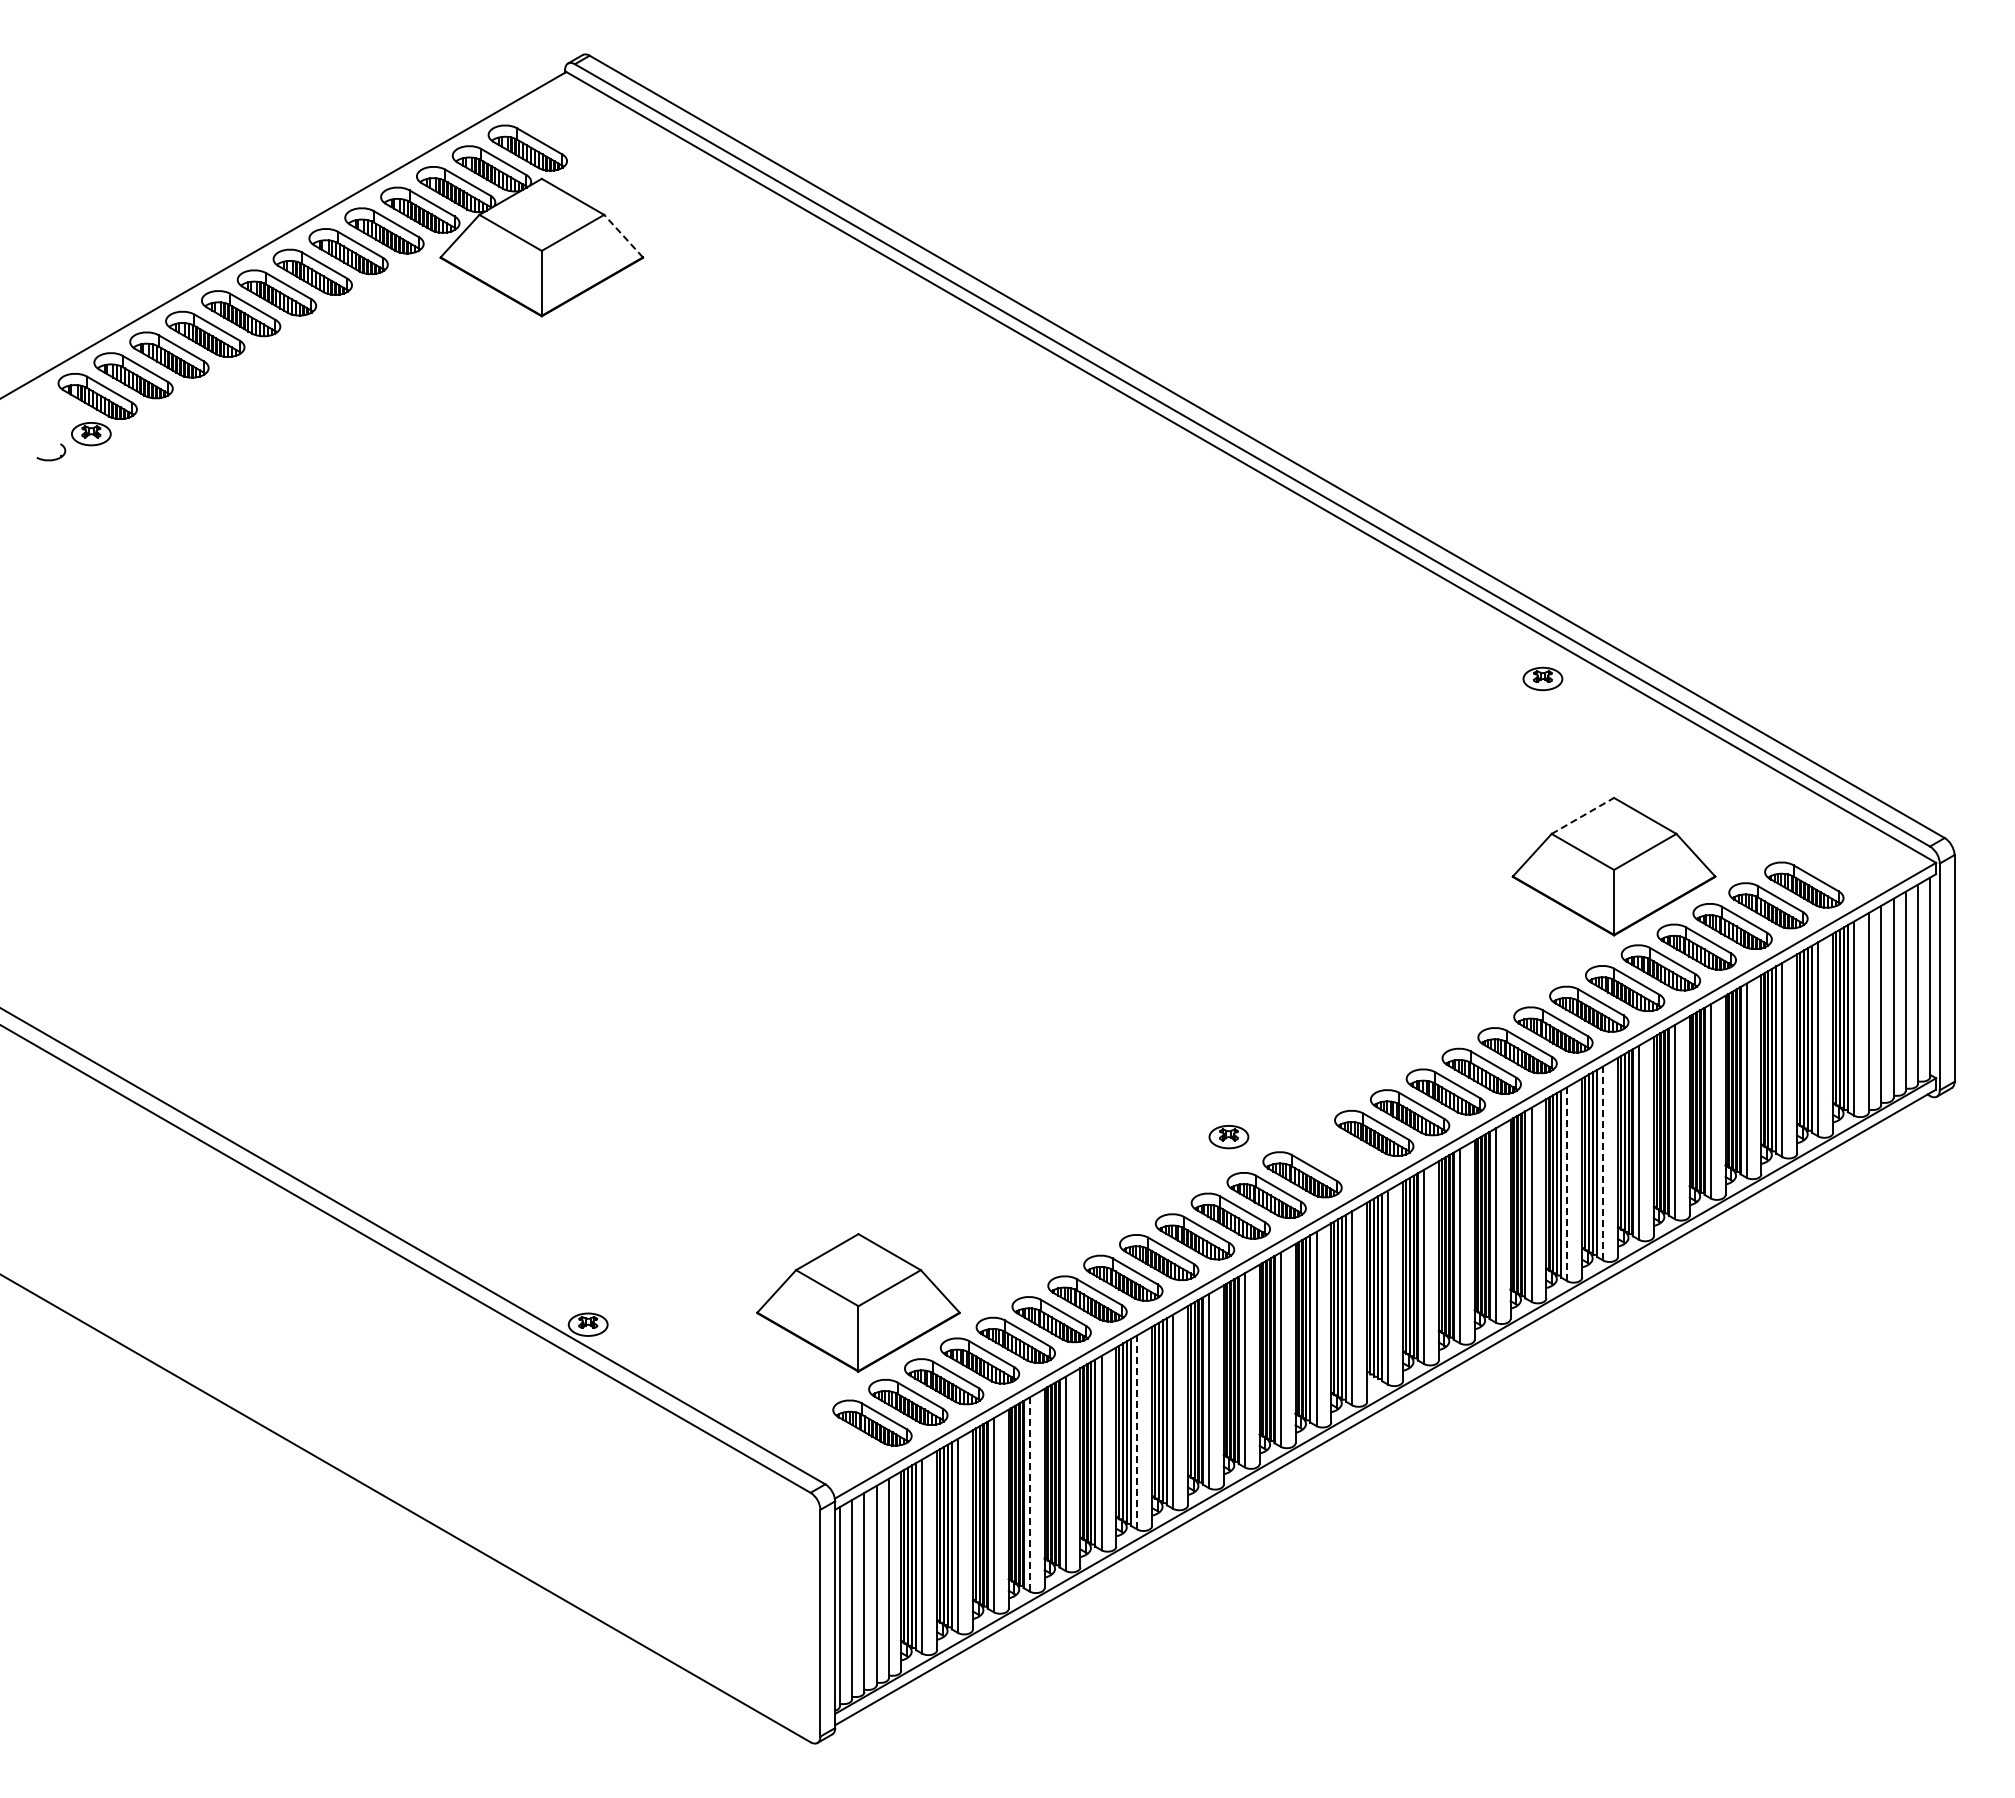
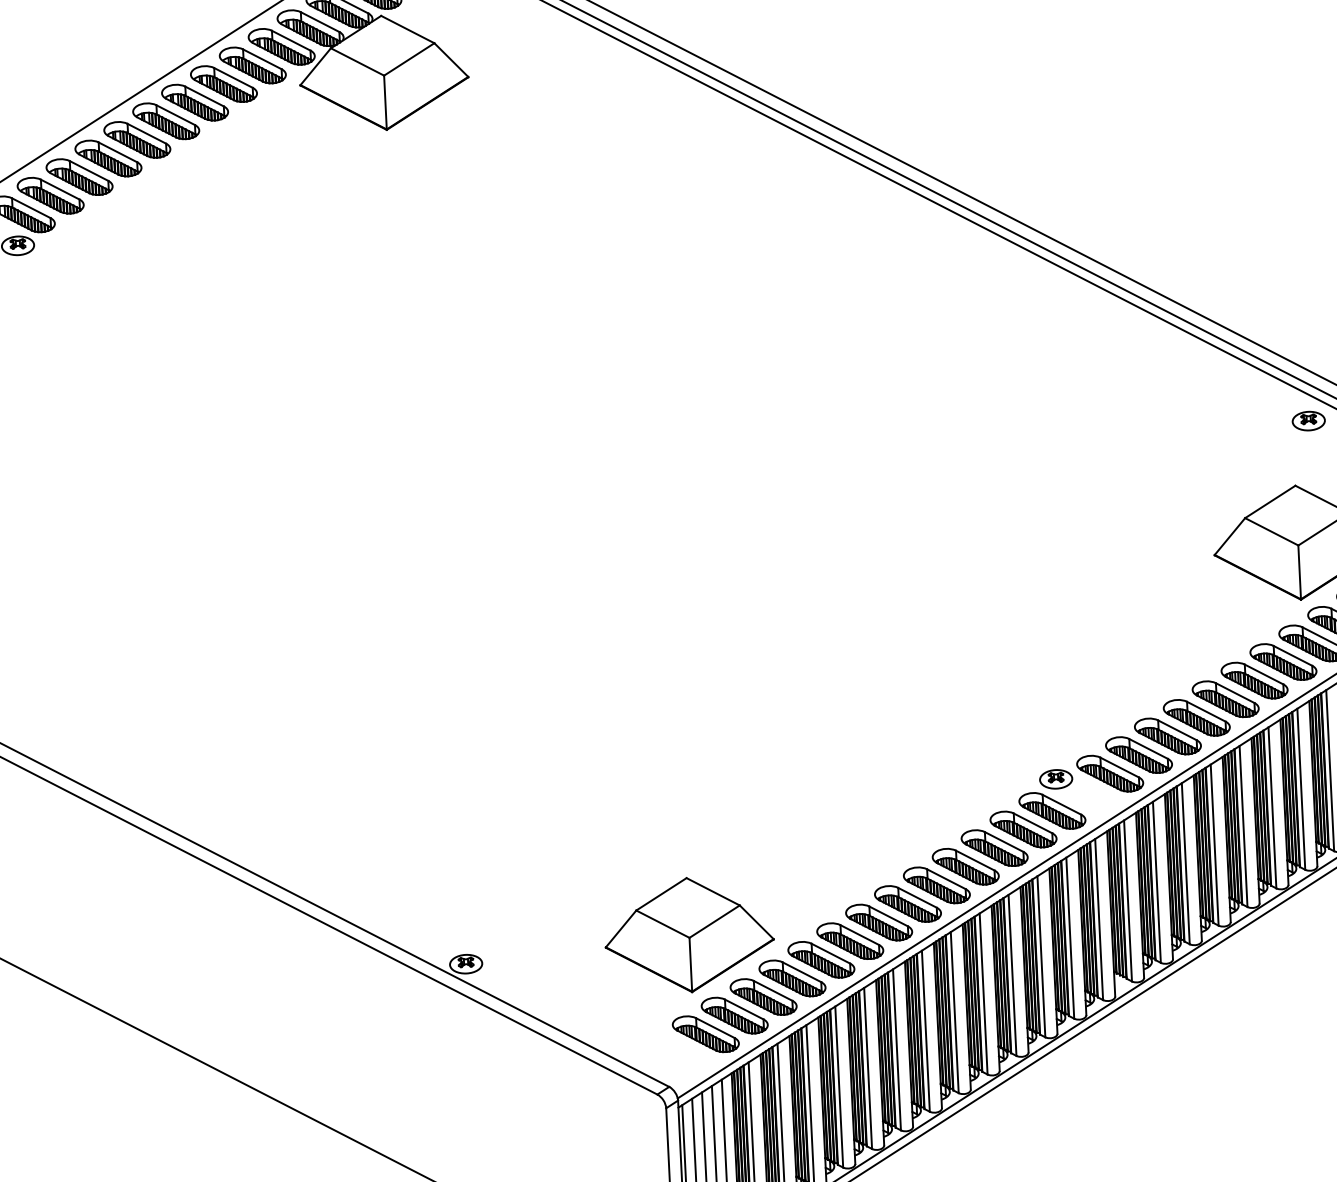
line: (623, 236) -> (451, 60), dashed -> solid
part: (1542, 678) -> (1308, 420), moved
line: (1583, 815) -> (1270, 501), dashed -> solid
part: (1228, 1137) -> (1055, 779), moved
line: (1603, 1163) -> (1301, 789), dashed -> solid
line: (1567, 1184) -> (1272, 808), dashed -> solid
line: (1137, 1432) -> (926, 1031), dashed -> solid
line: (1029, 1495) -> (839, 1087), dashed -> solid

